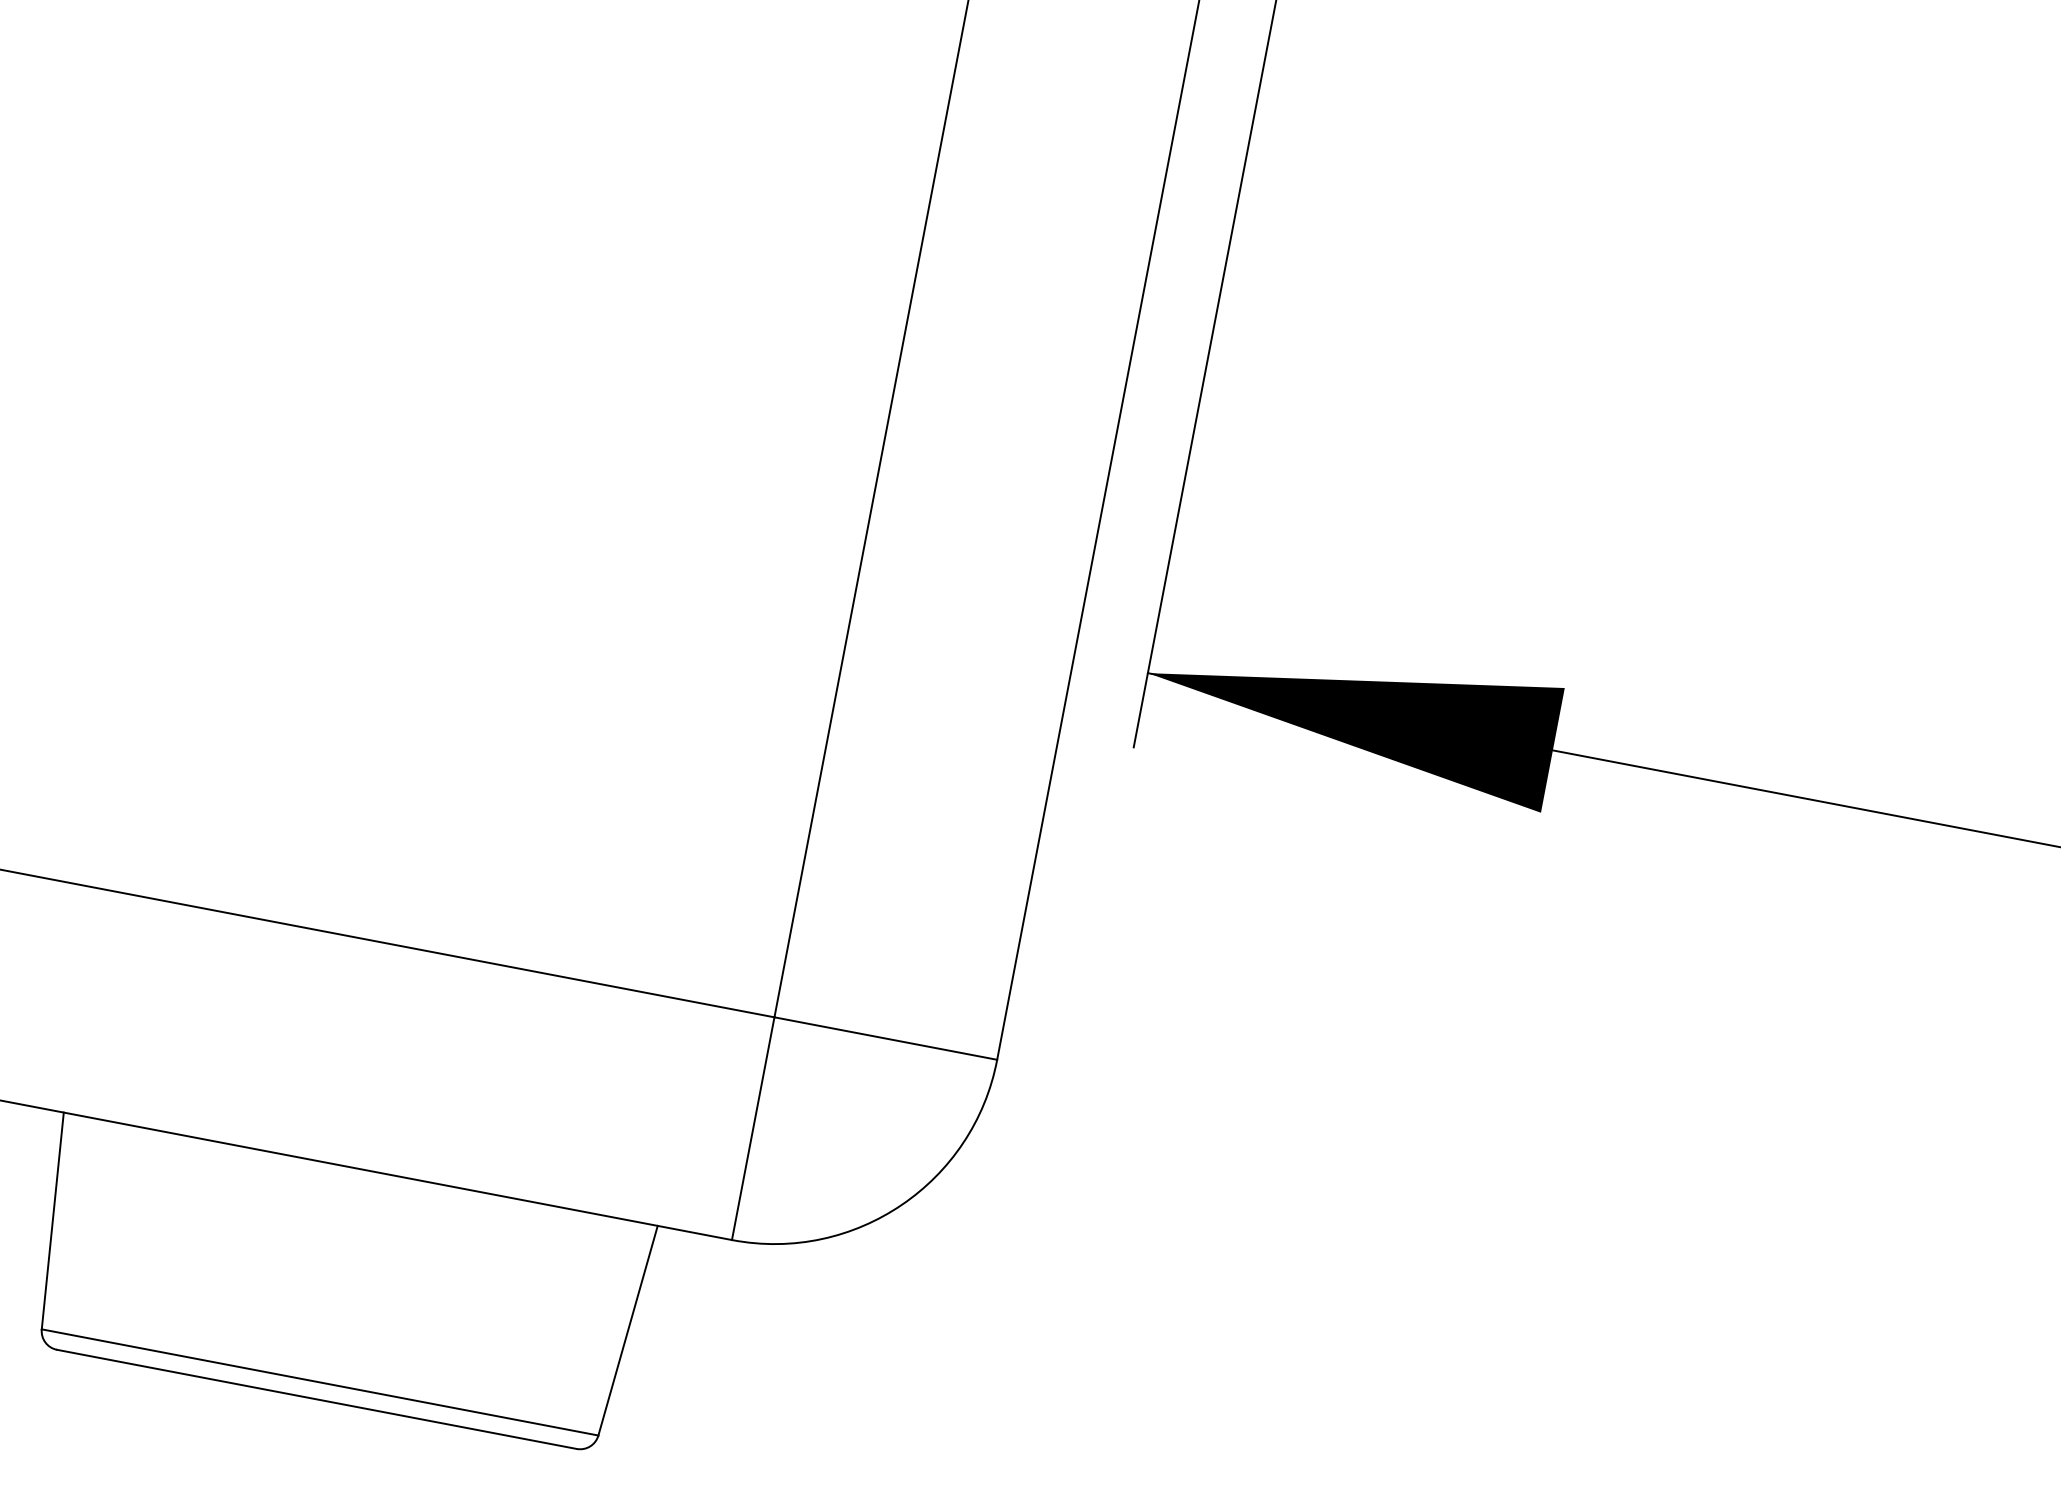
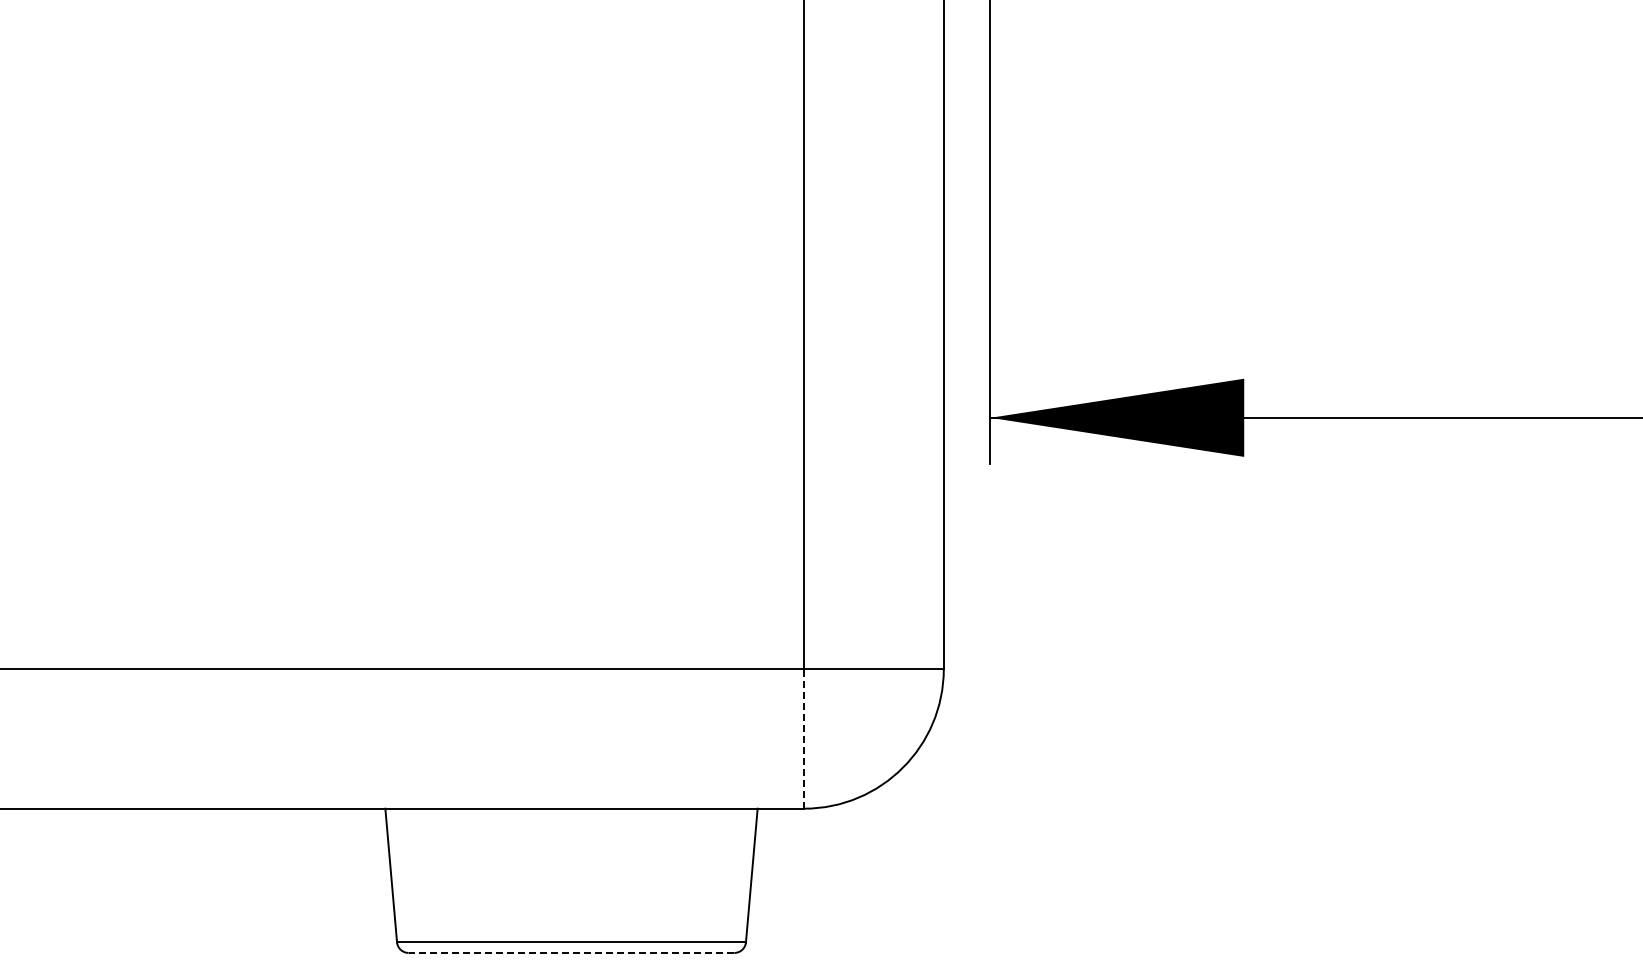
line: (753, 1128) -> (804, 738), solid -> dashed
line: (316, 1398) -> (571, 952), solid -> dashed

